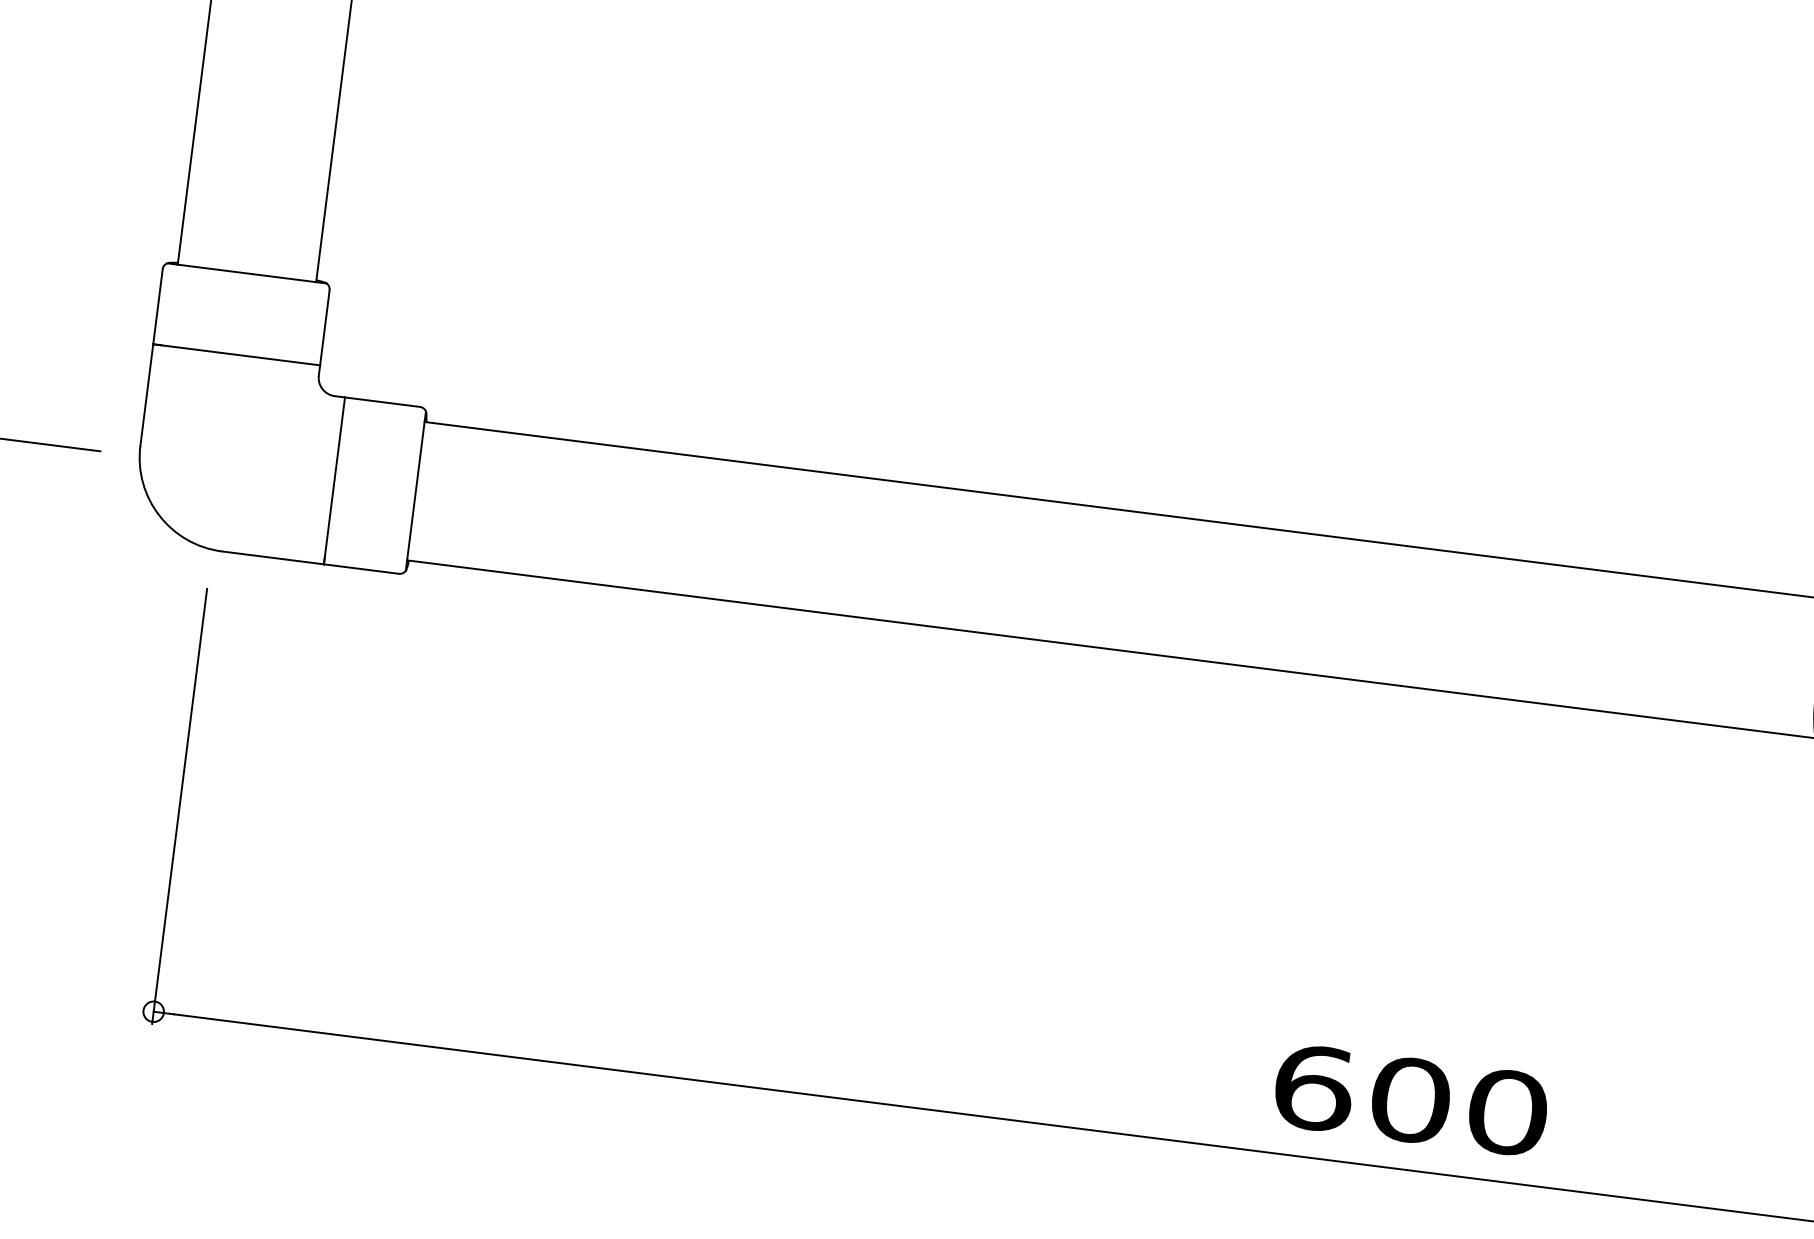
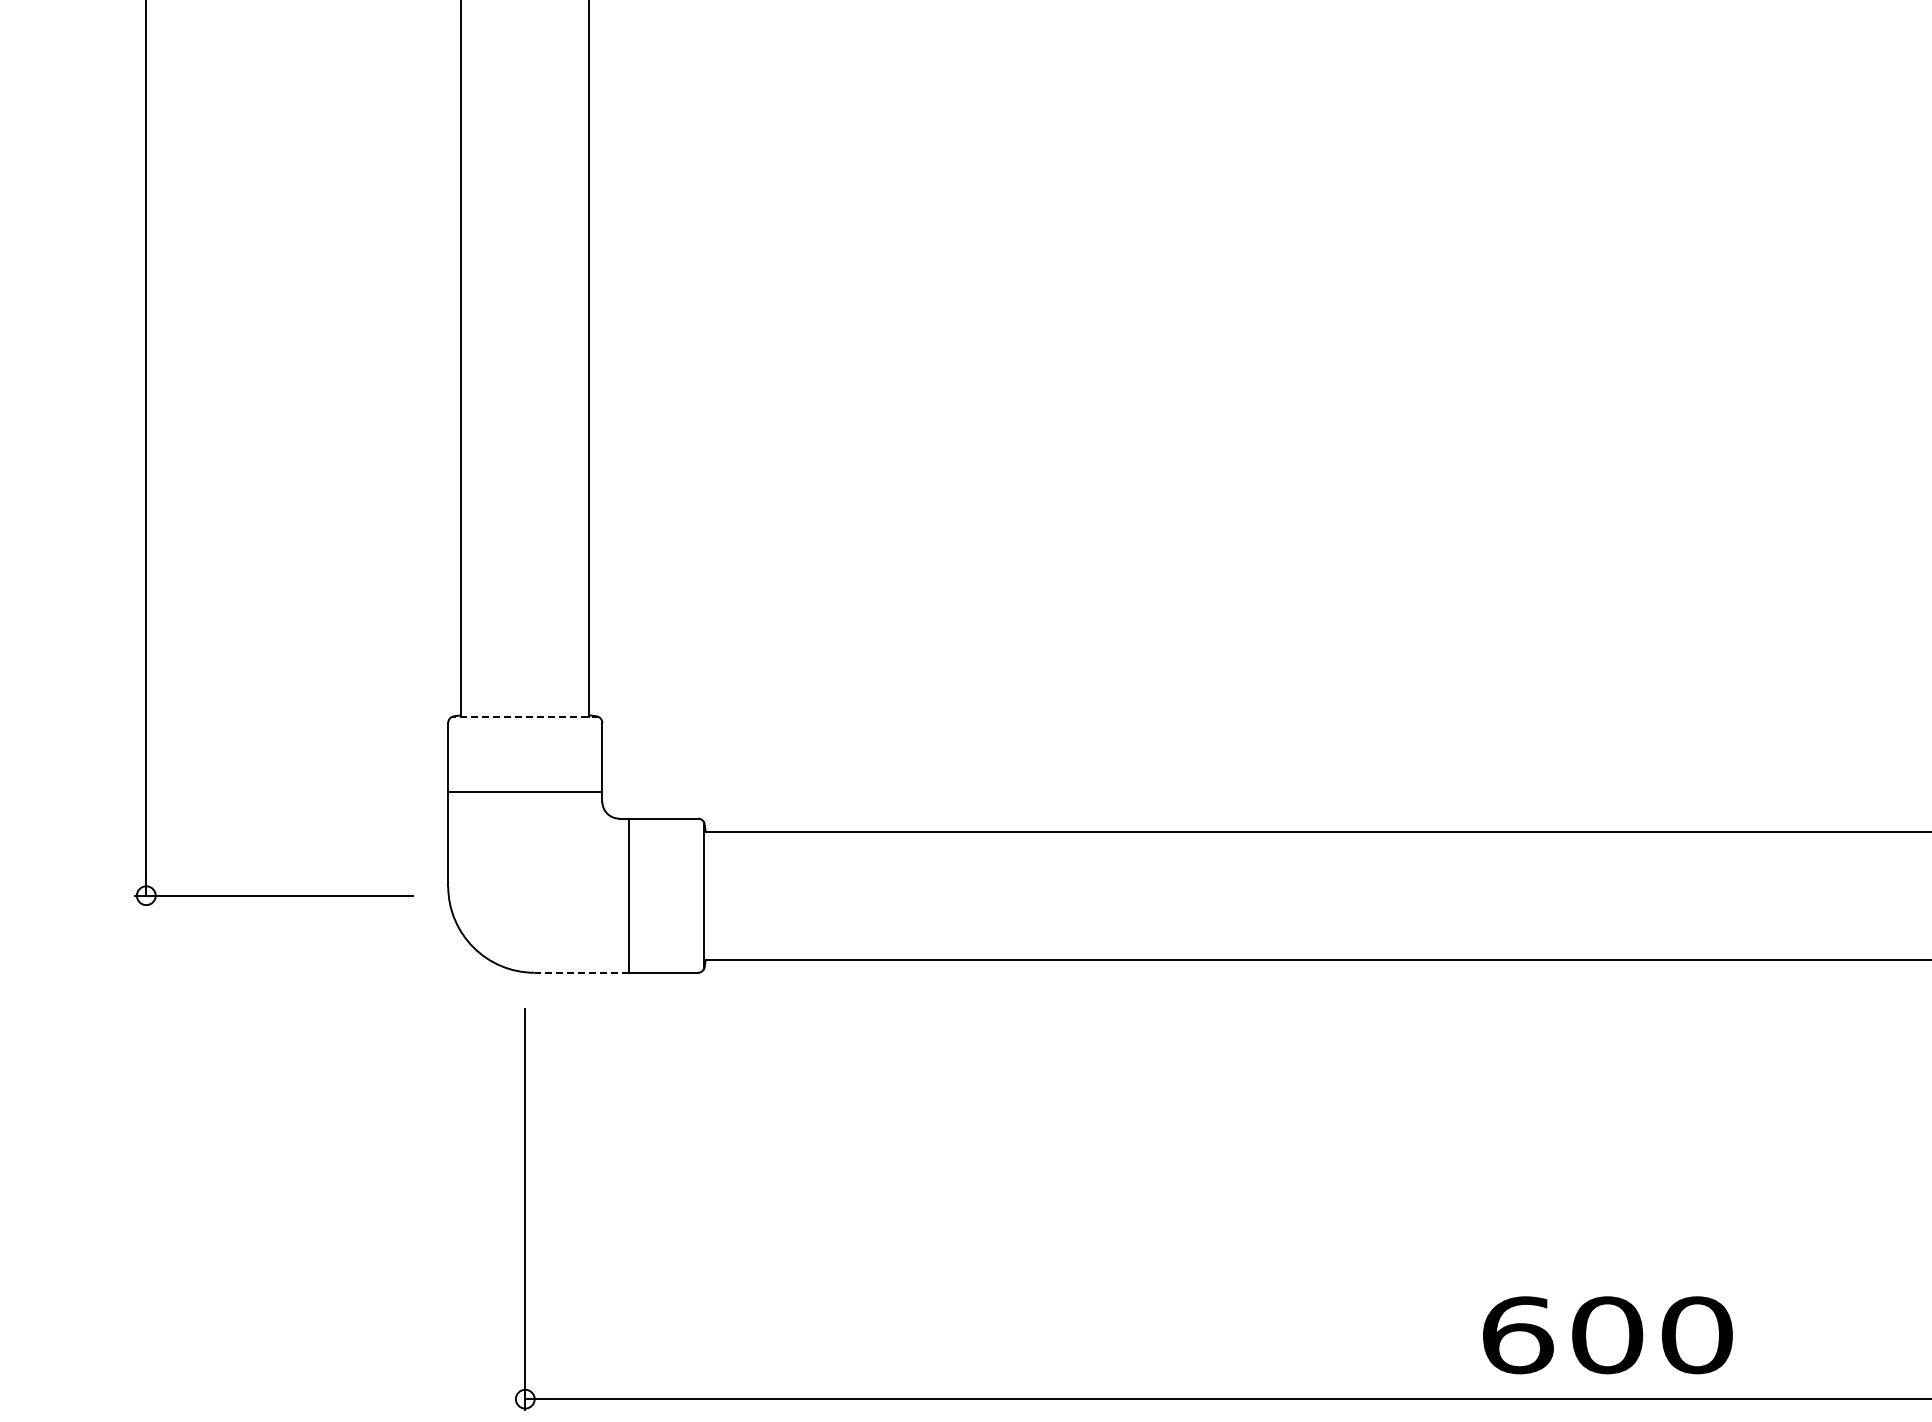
line: (247, 273) -> (525, 717), solid -> dashed
line: (272, 557) -> (581, 972), solid -> dashed
text: (1410, 1100) -> (1607, 1335), moved

